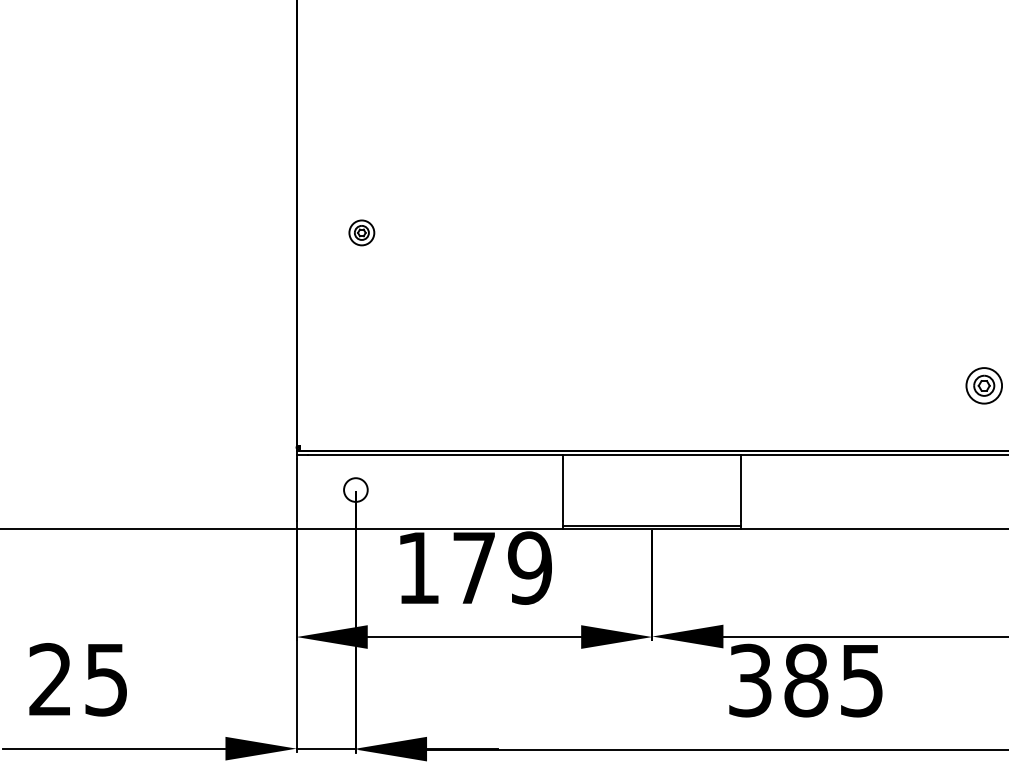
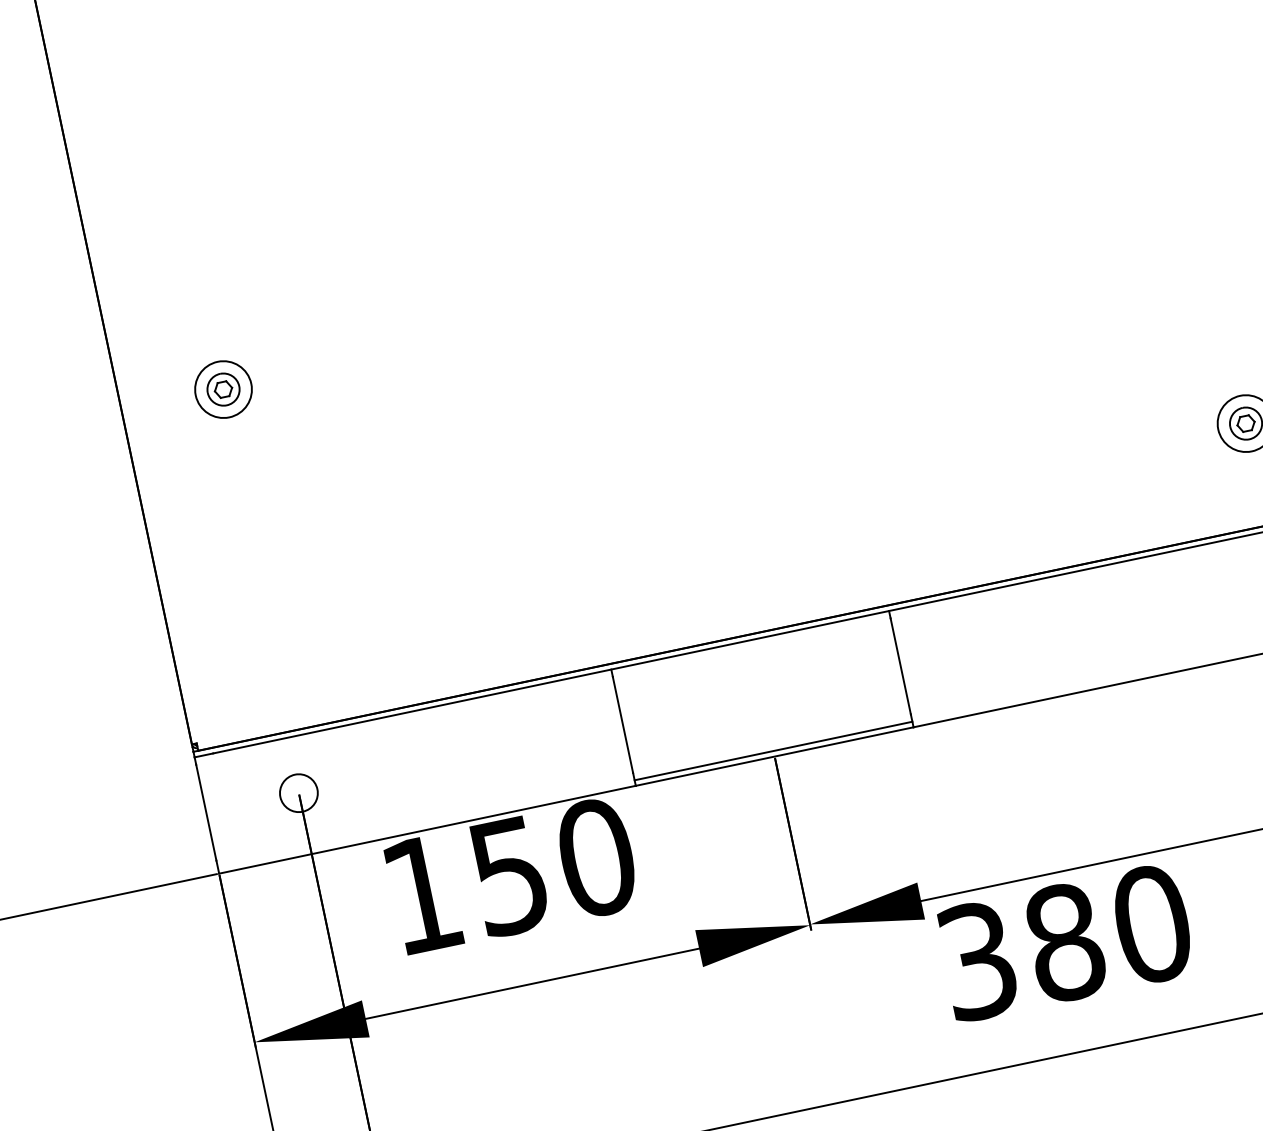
part: (361, 232) -> (222, 389), size x1.43
text: (502, 567) -> (553, 865), 179 -> 150
text: (862, 680) -> (1152, 923), 385 -> 380

